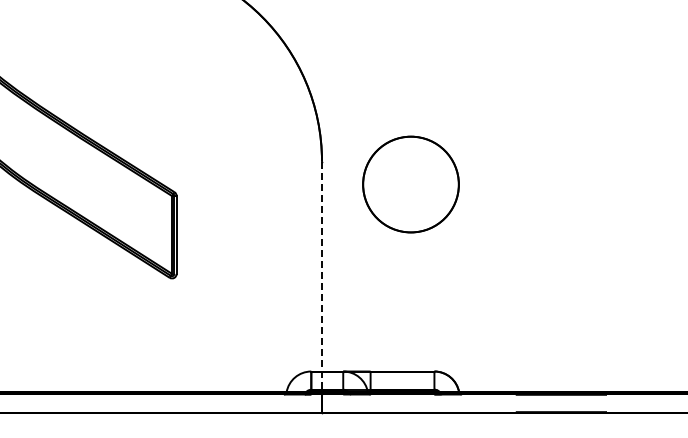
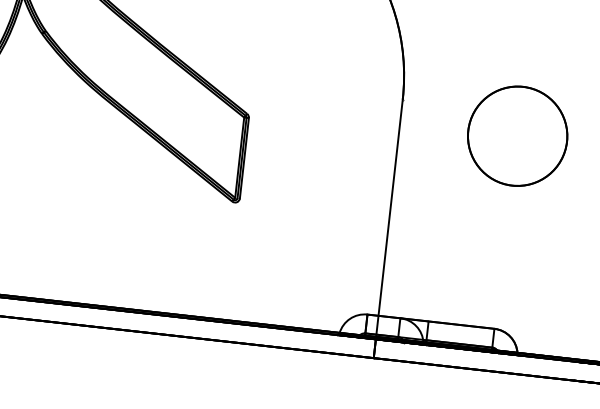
part: (410, 184) -> (517, 136), moved
line: (322, 277) -> (389, 218), dashed -> solid

